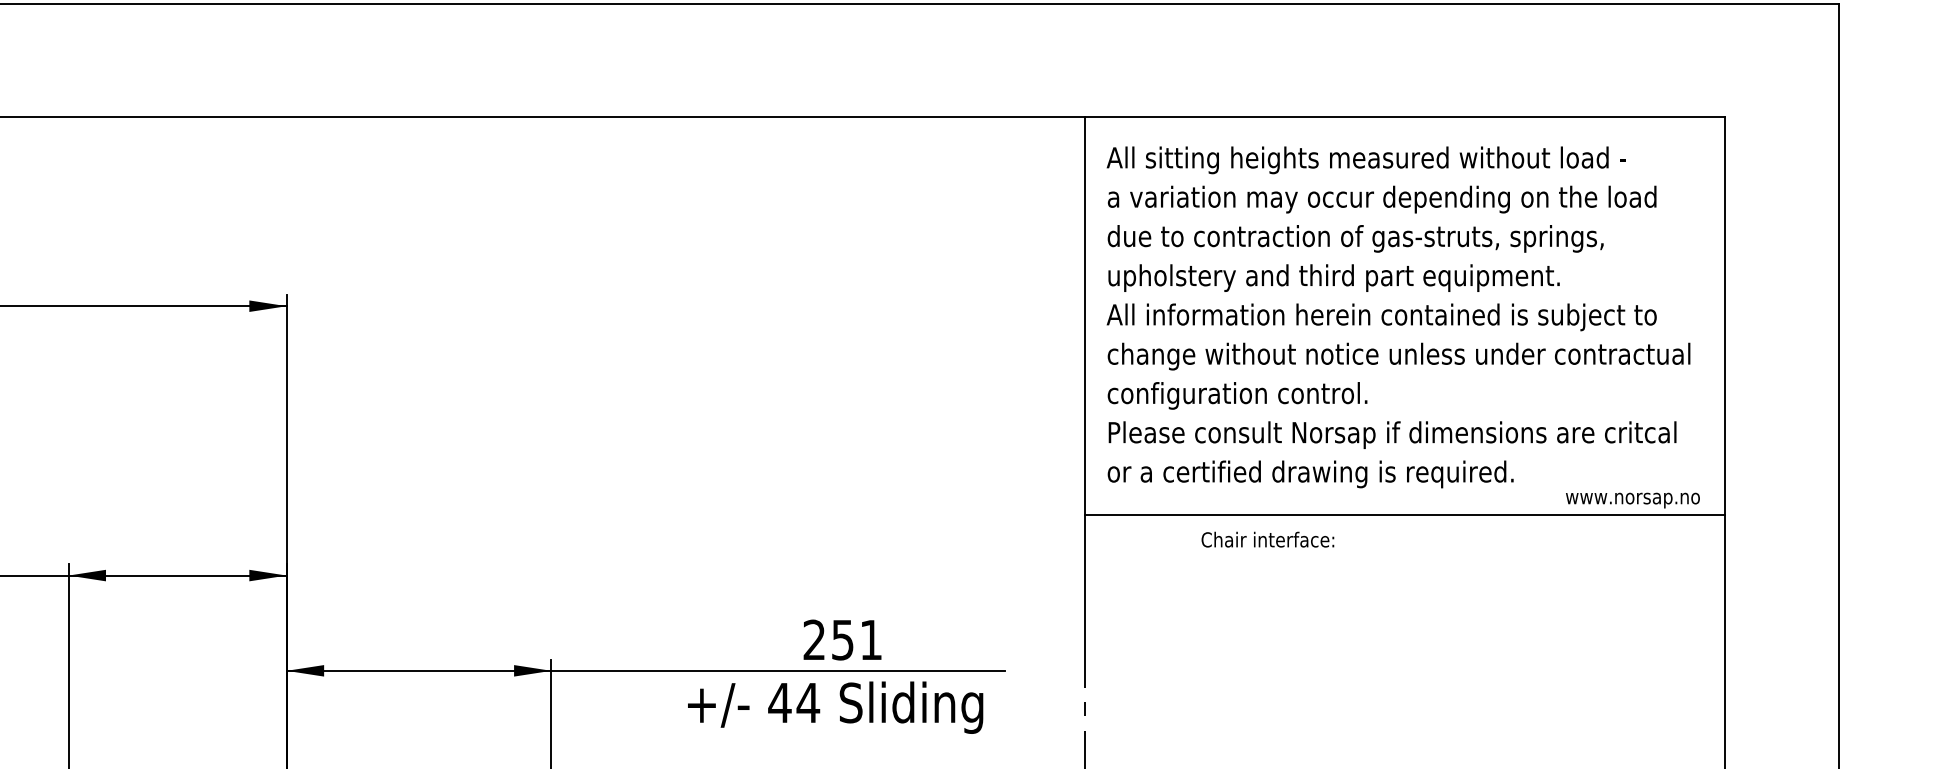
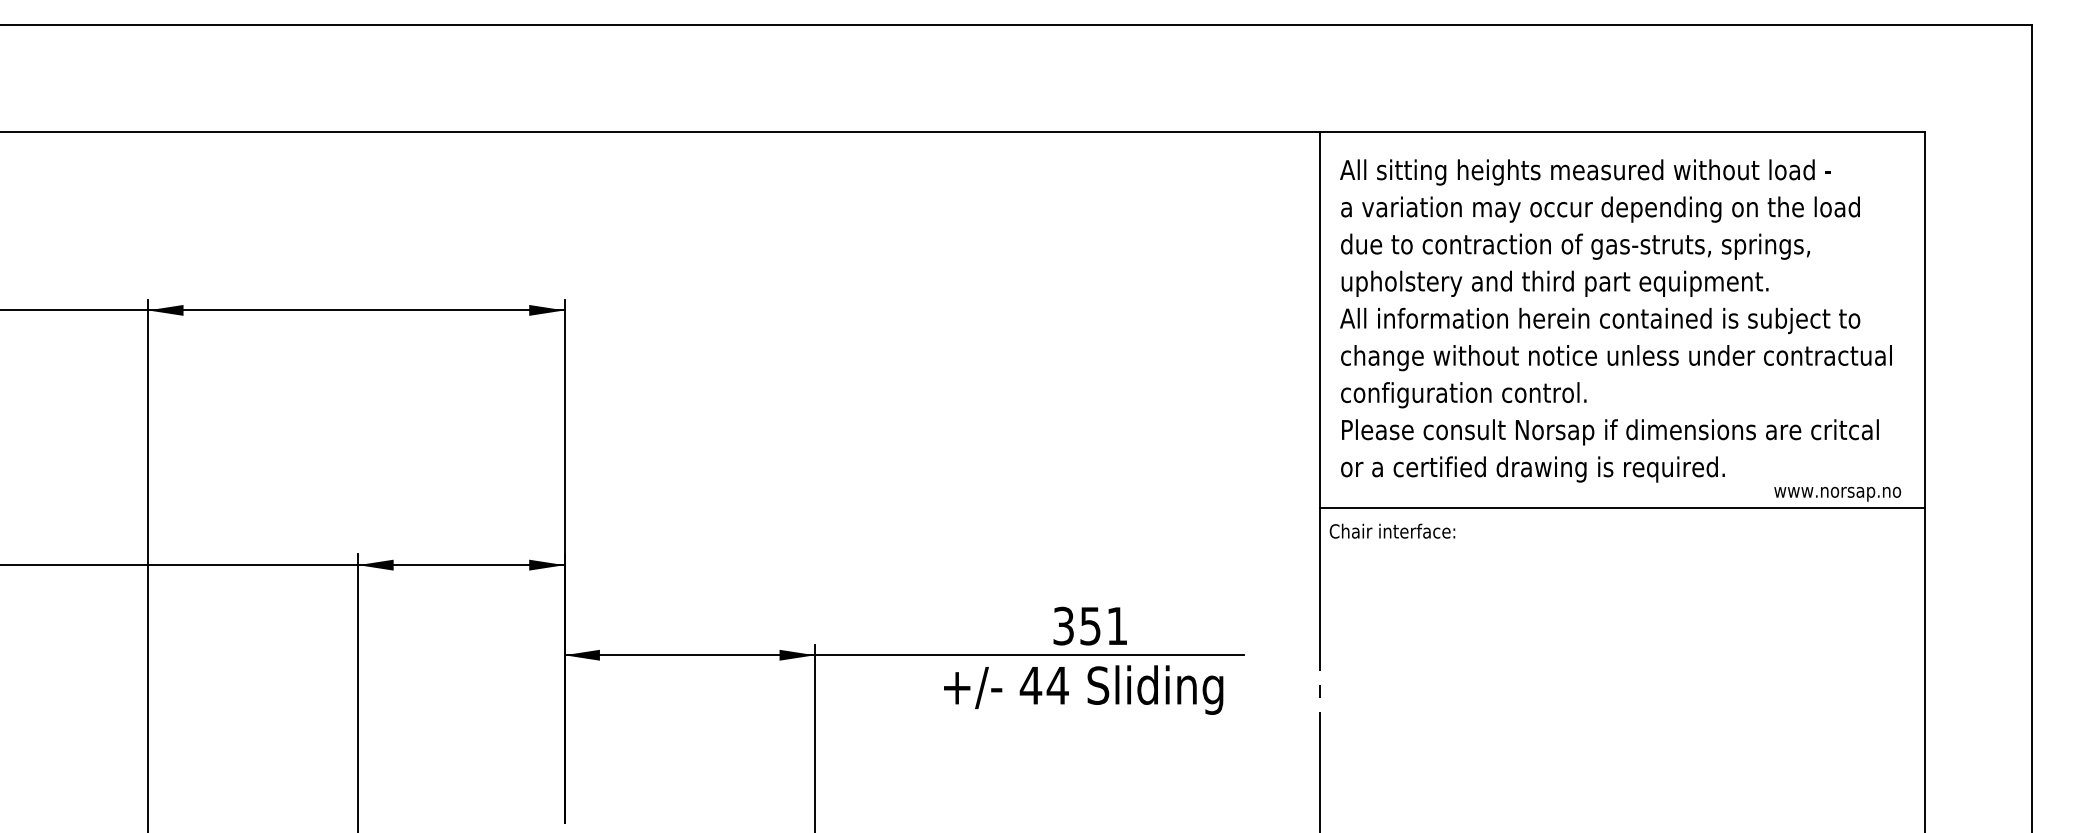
text: (1267, 538) -> (1392, 530), moved
text: (814, 640) -> (1063, 626), 251 -> 351

